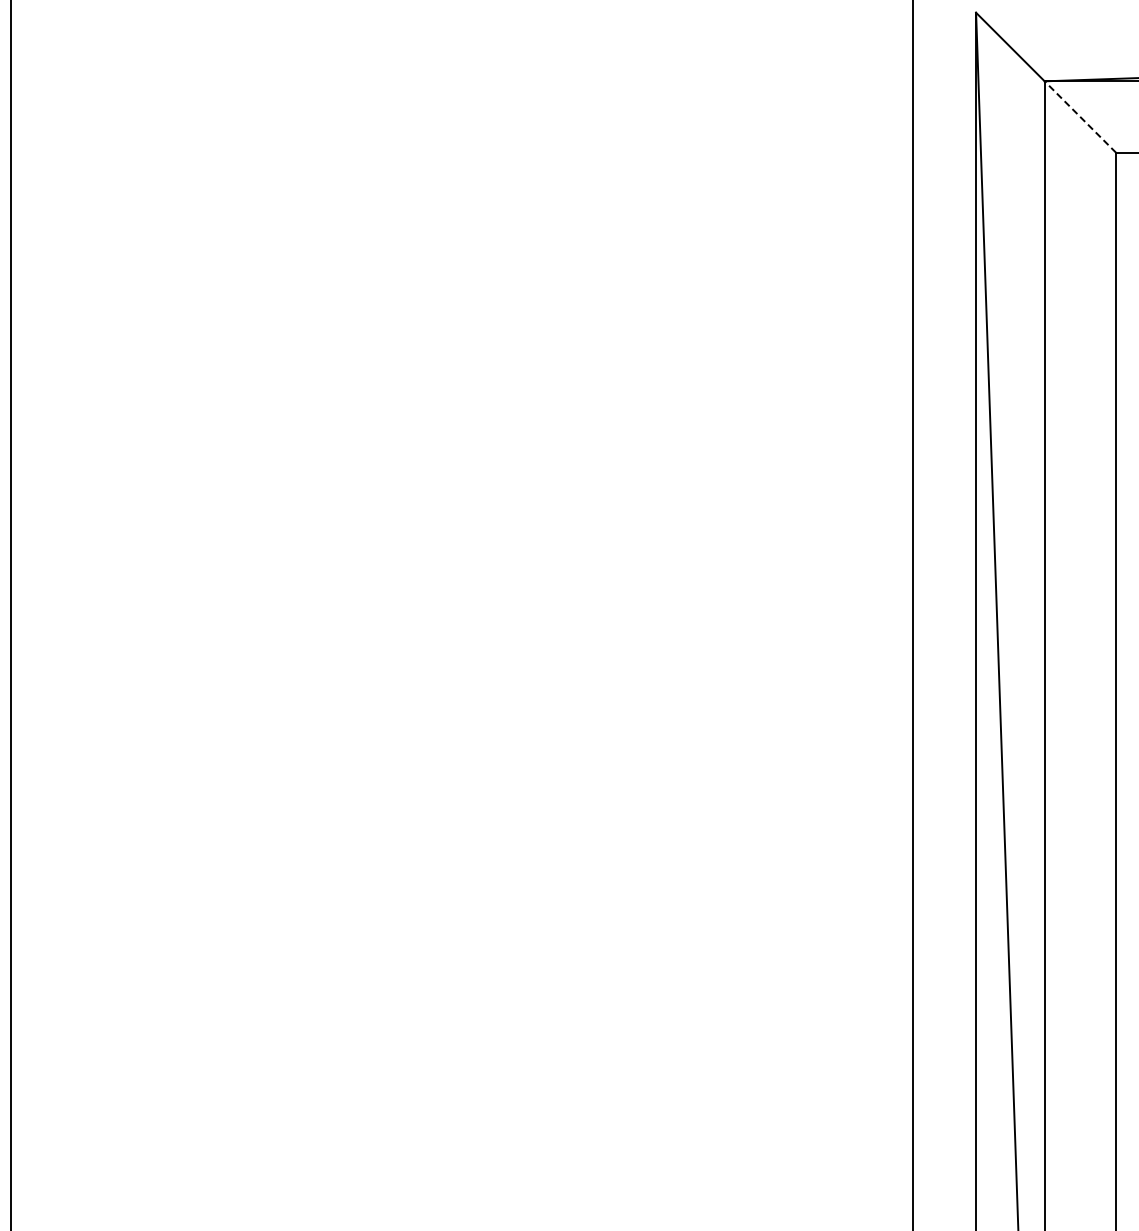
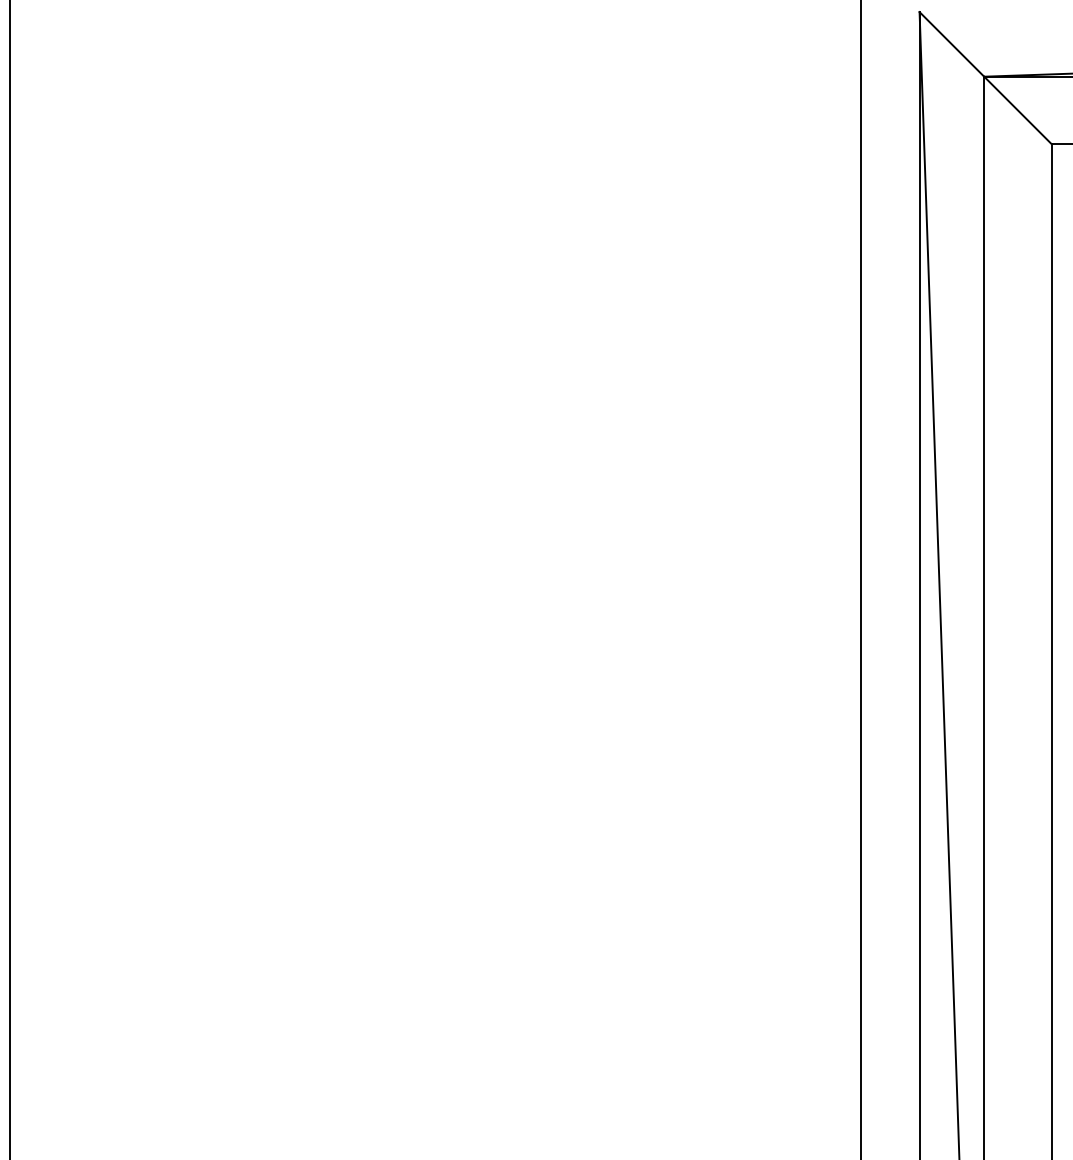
line: (1080, 117) -> (1017, 110), dashed -> solid

